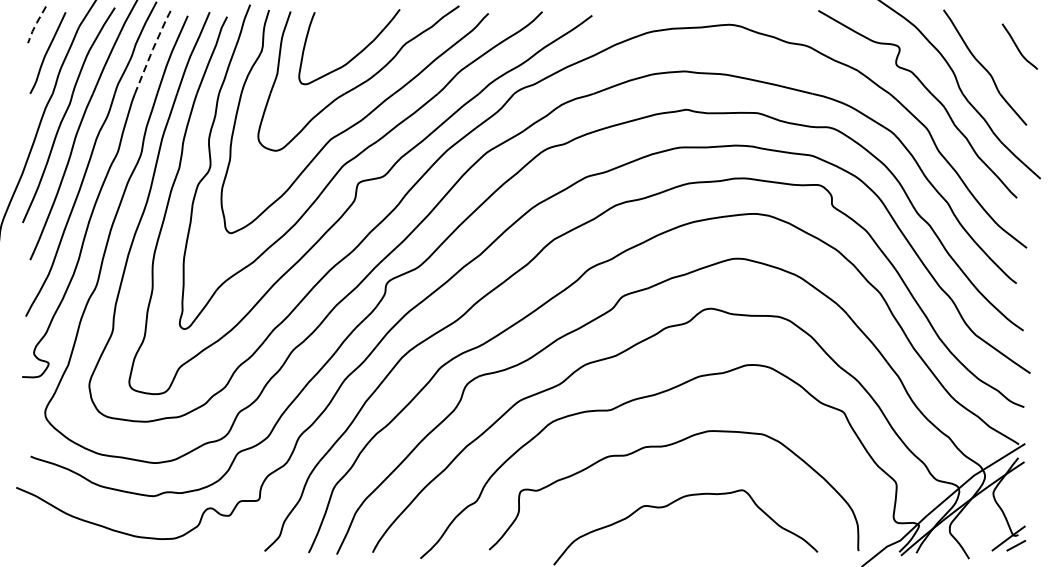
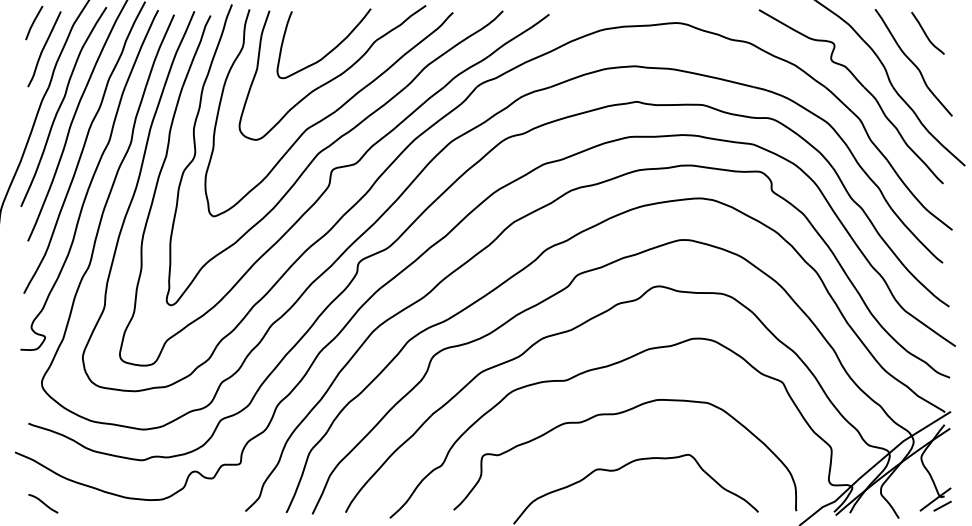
line: (36, 24) -> (33, 22), dashed -> solid
curve: (1018, 46) -> (926, 33), moved
line: (152, 50) -> (141, 46), dashed -> solid
curve: (46, 542) -> (43, 503), added

